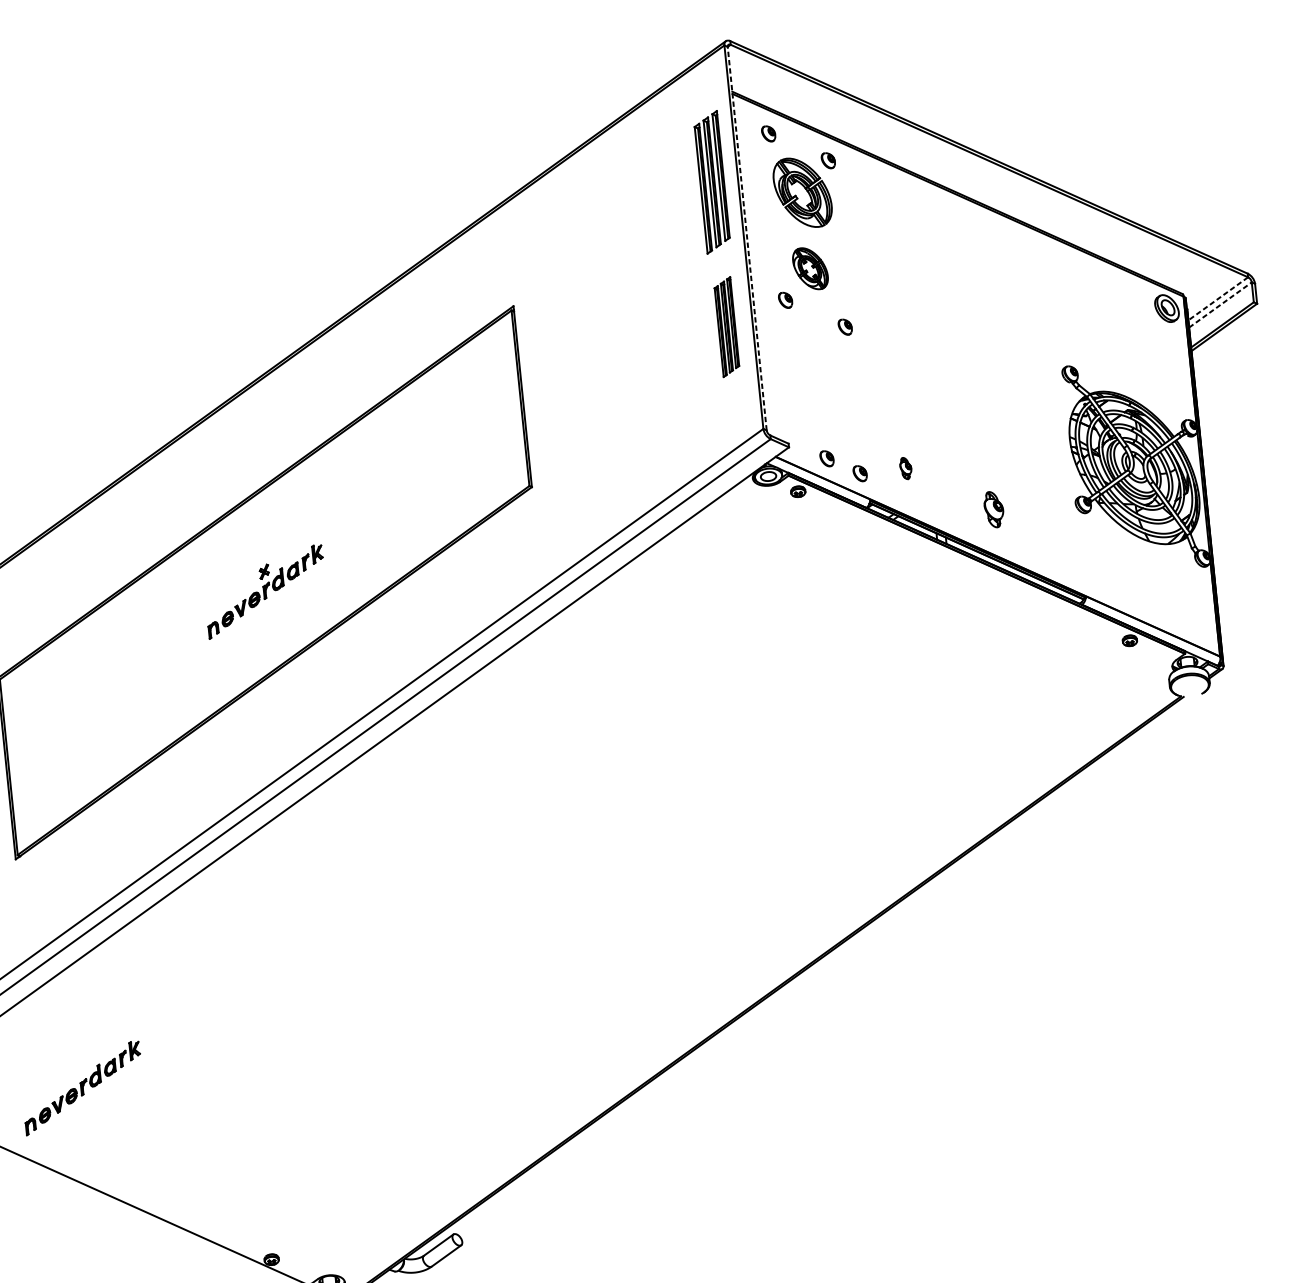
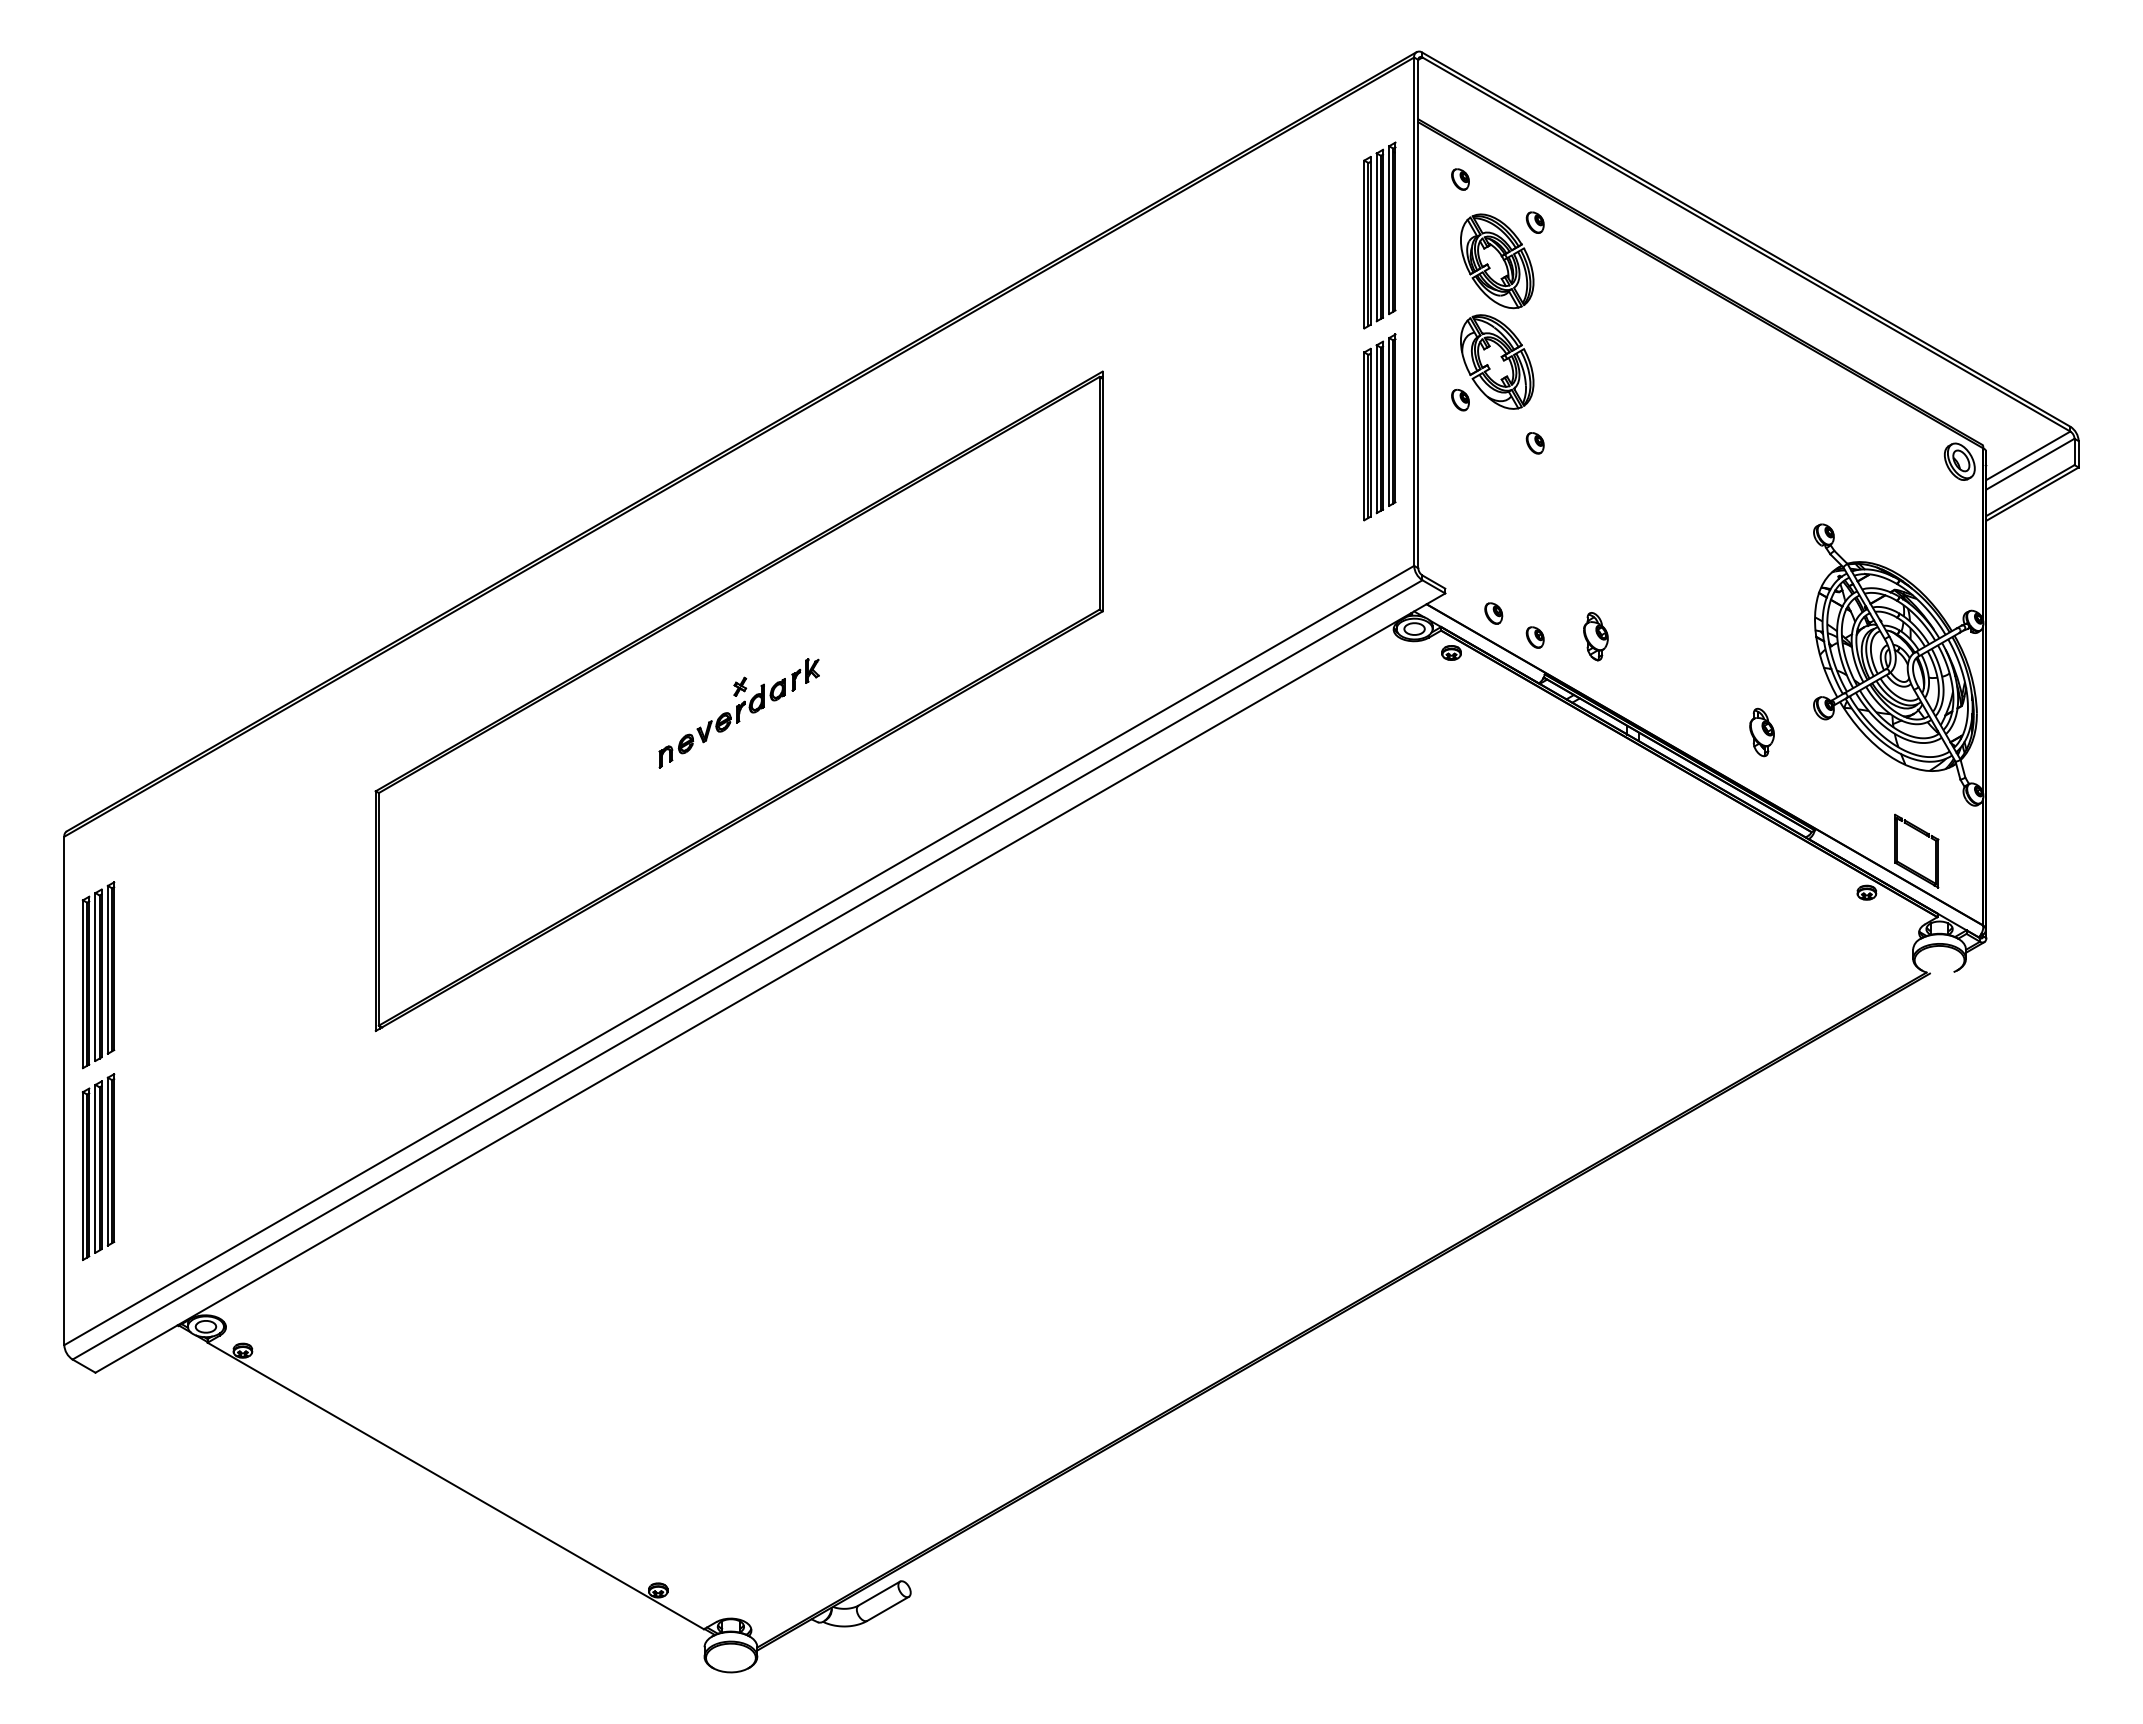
line: (747, 238) -> (1418, 313), dashed -> solid
part: (810, 268) -> (1497, 361), size x1.67
line: (1218, 298) -> (2028, 455), dashed -> solid
line: (1220, 305) -> (2030, 464), dashed -> solid
part: (726, 327) -> (1379, 427), size x1.43
part: (905, 468) -> (1595, 636), size x1.67
part: (993, 509) -> (1761, 732), moved
part: (1164, 605) -> (1916, 850), added
part: (82, 1088) -> (432, 1340), removed

